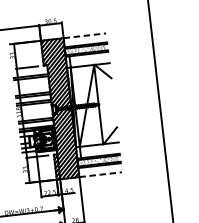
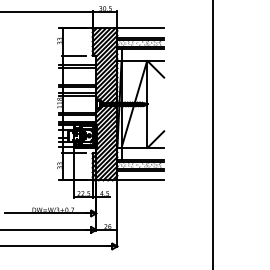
line: (85, 35) -> (141, 28), dashed -> solid
line: (101, 174) -> (141, 180), dashed -> solid

